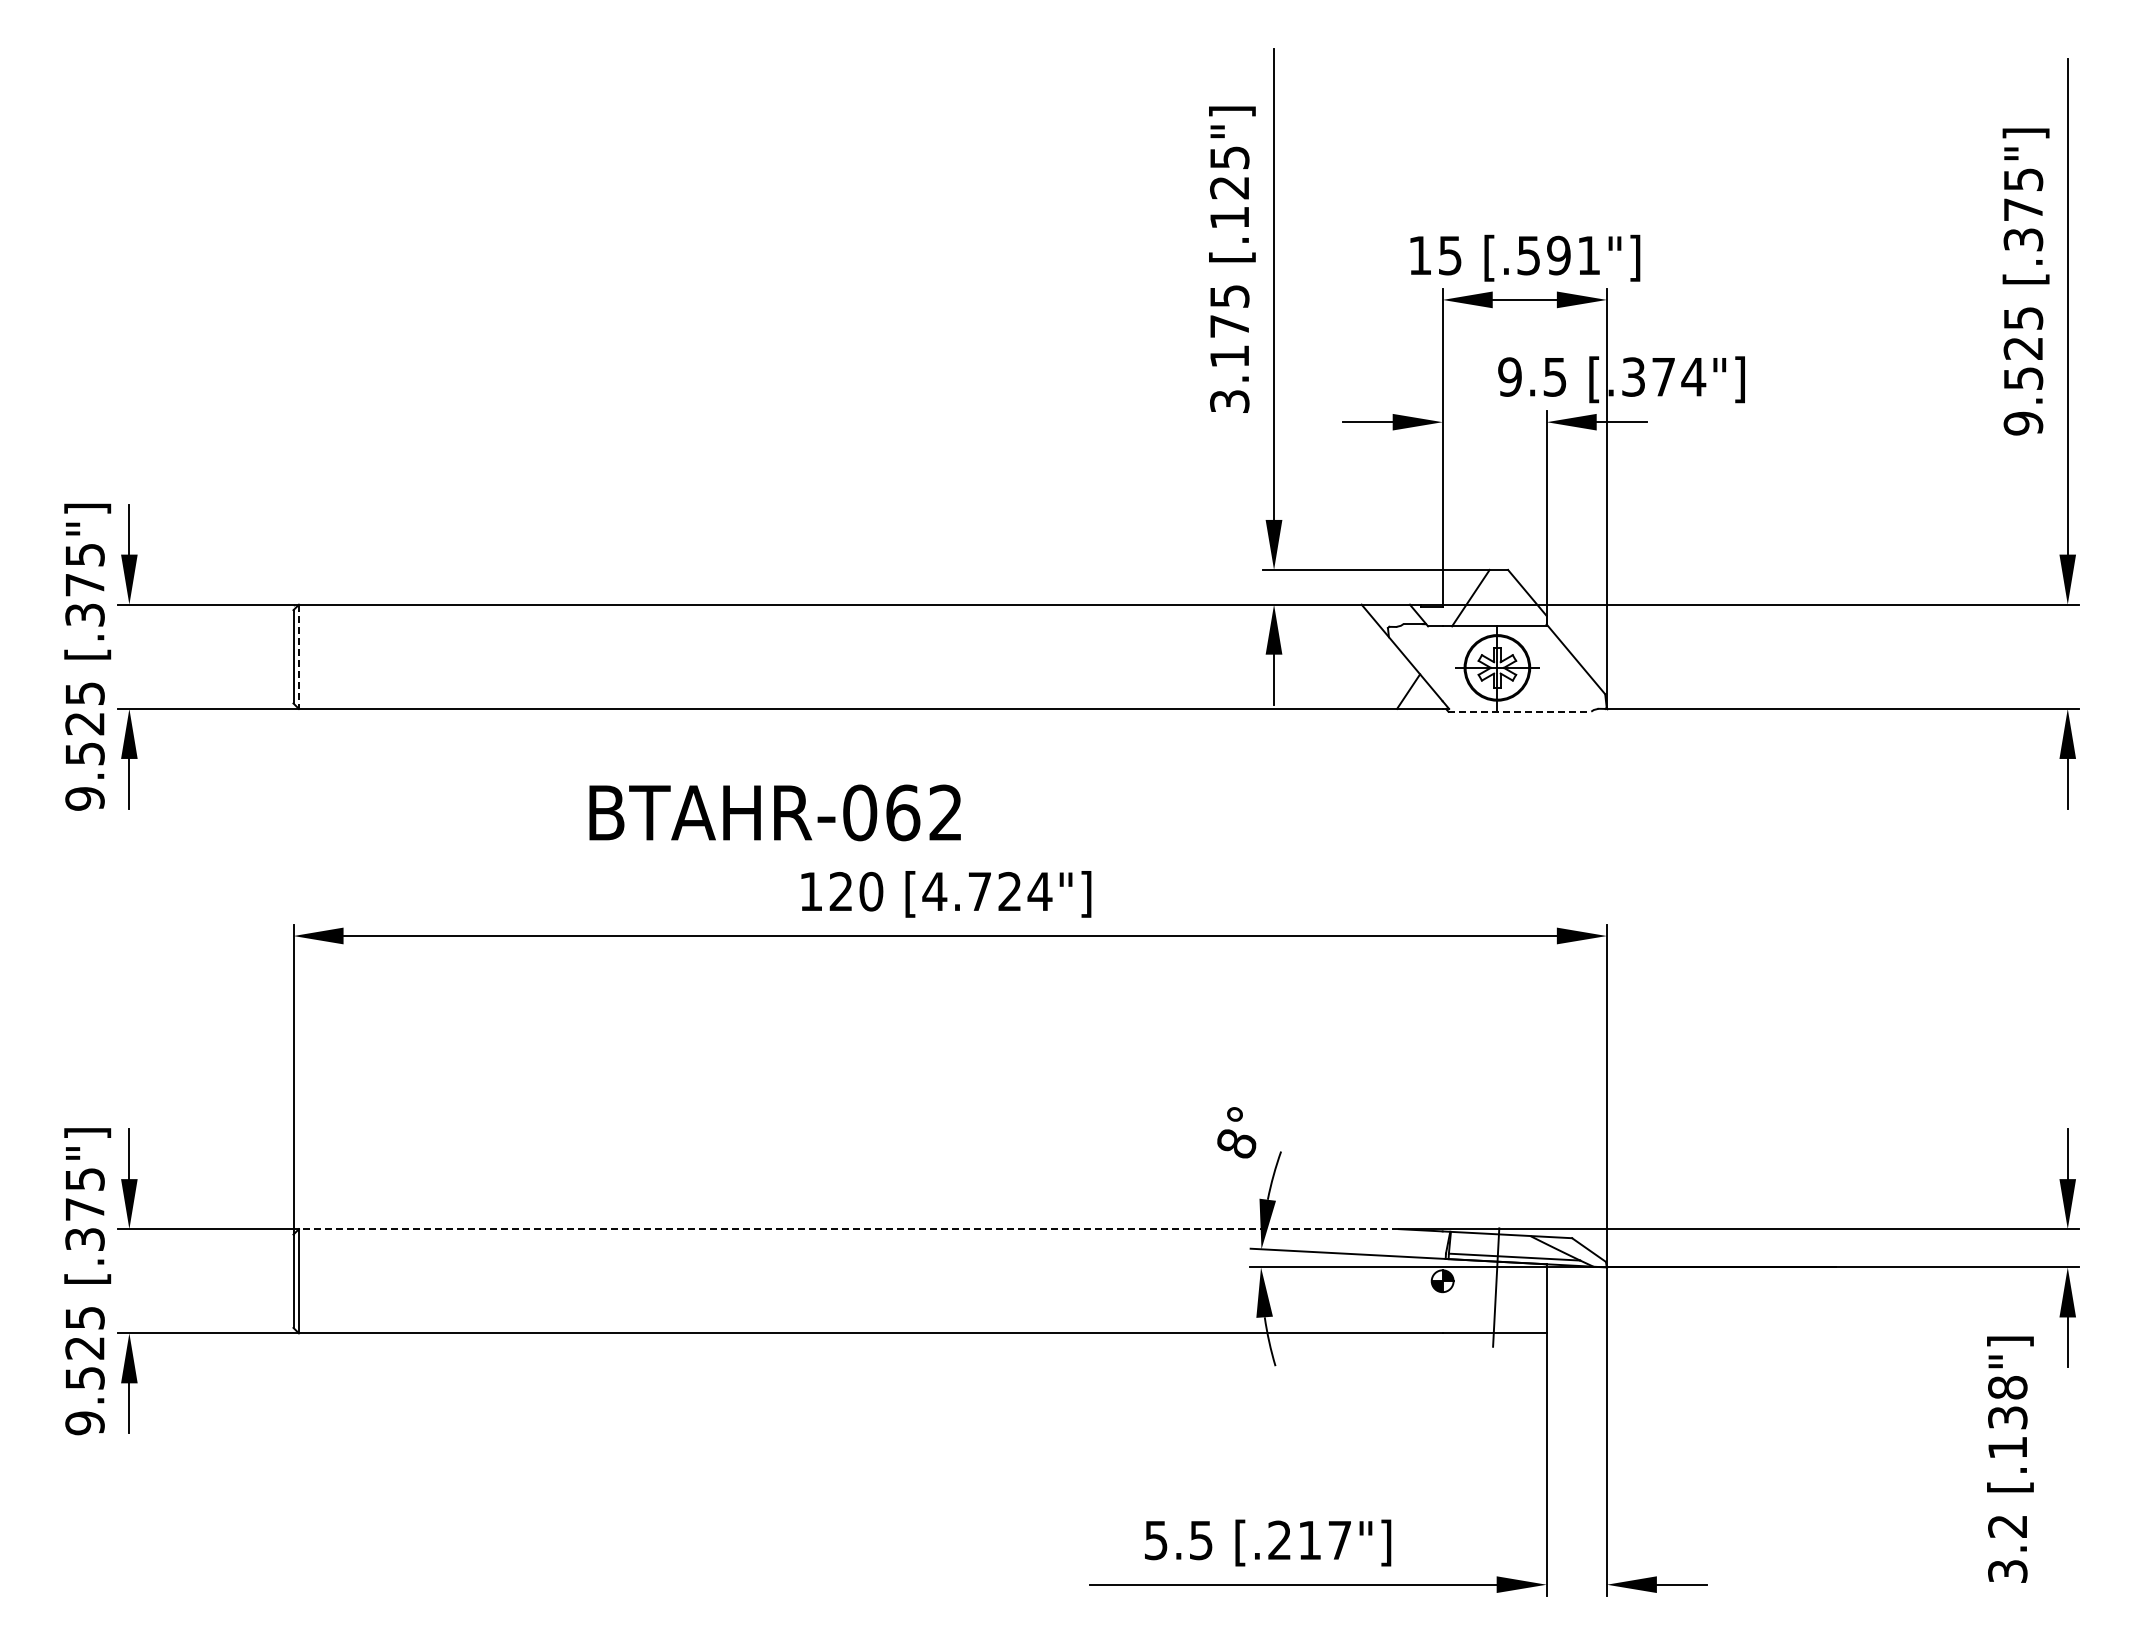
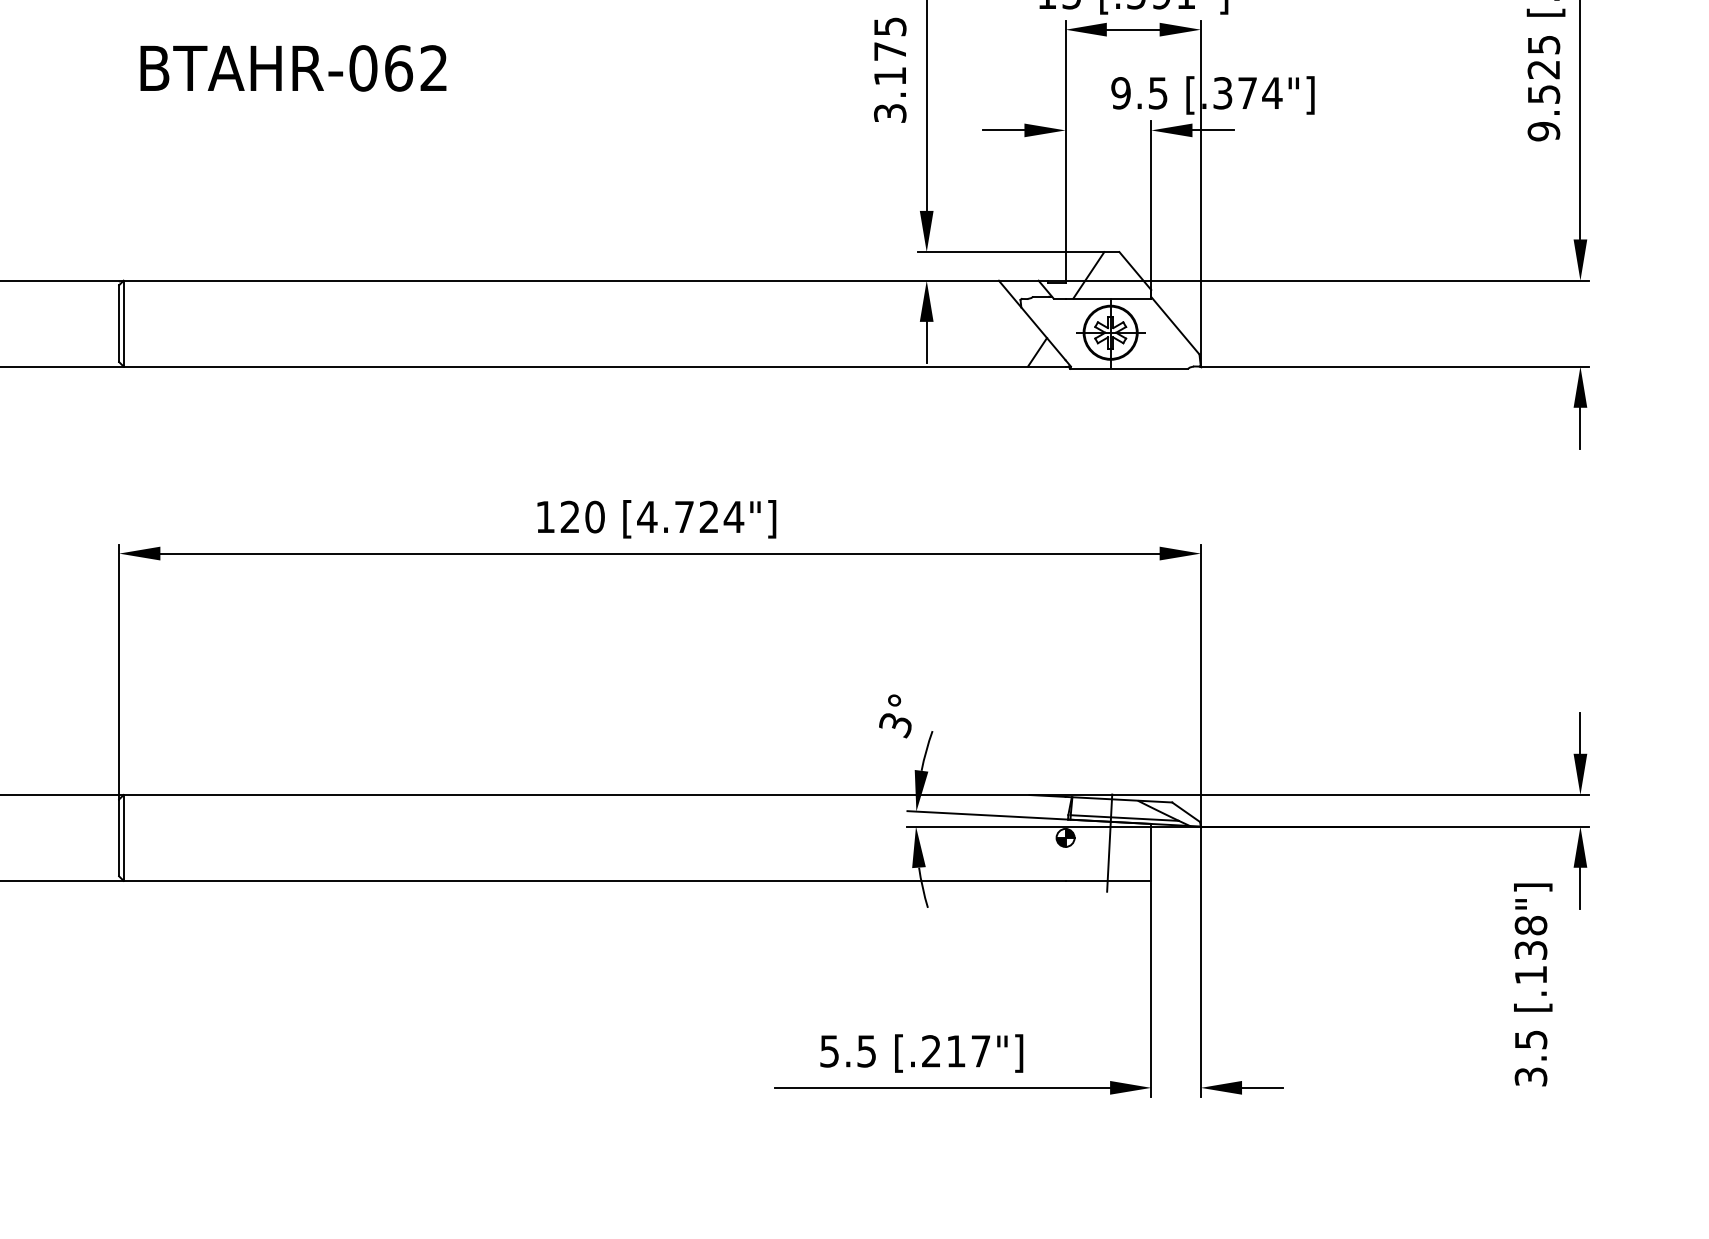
line: (298, 657) -> (123, 324), dashed -> solid
line: (1520, 711) -> (1129, 368), dashed -> solid
text: (774, 812) -> (292, 68), moved
text: (1236, 1144) -> (895, 725), 8° -> 3°
line: (848, 1229) -> (576, 795), dashed -> solid
text: (2007, 1526) -> (1530, 1039), 3.2 -> 3.5

